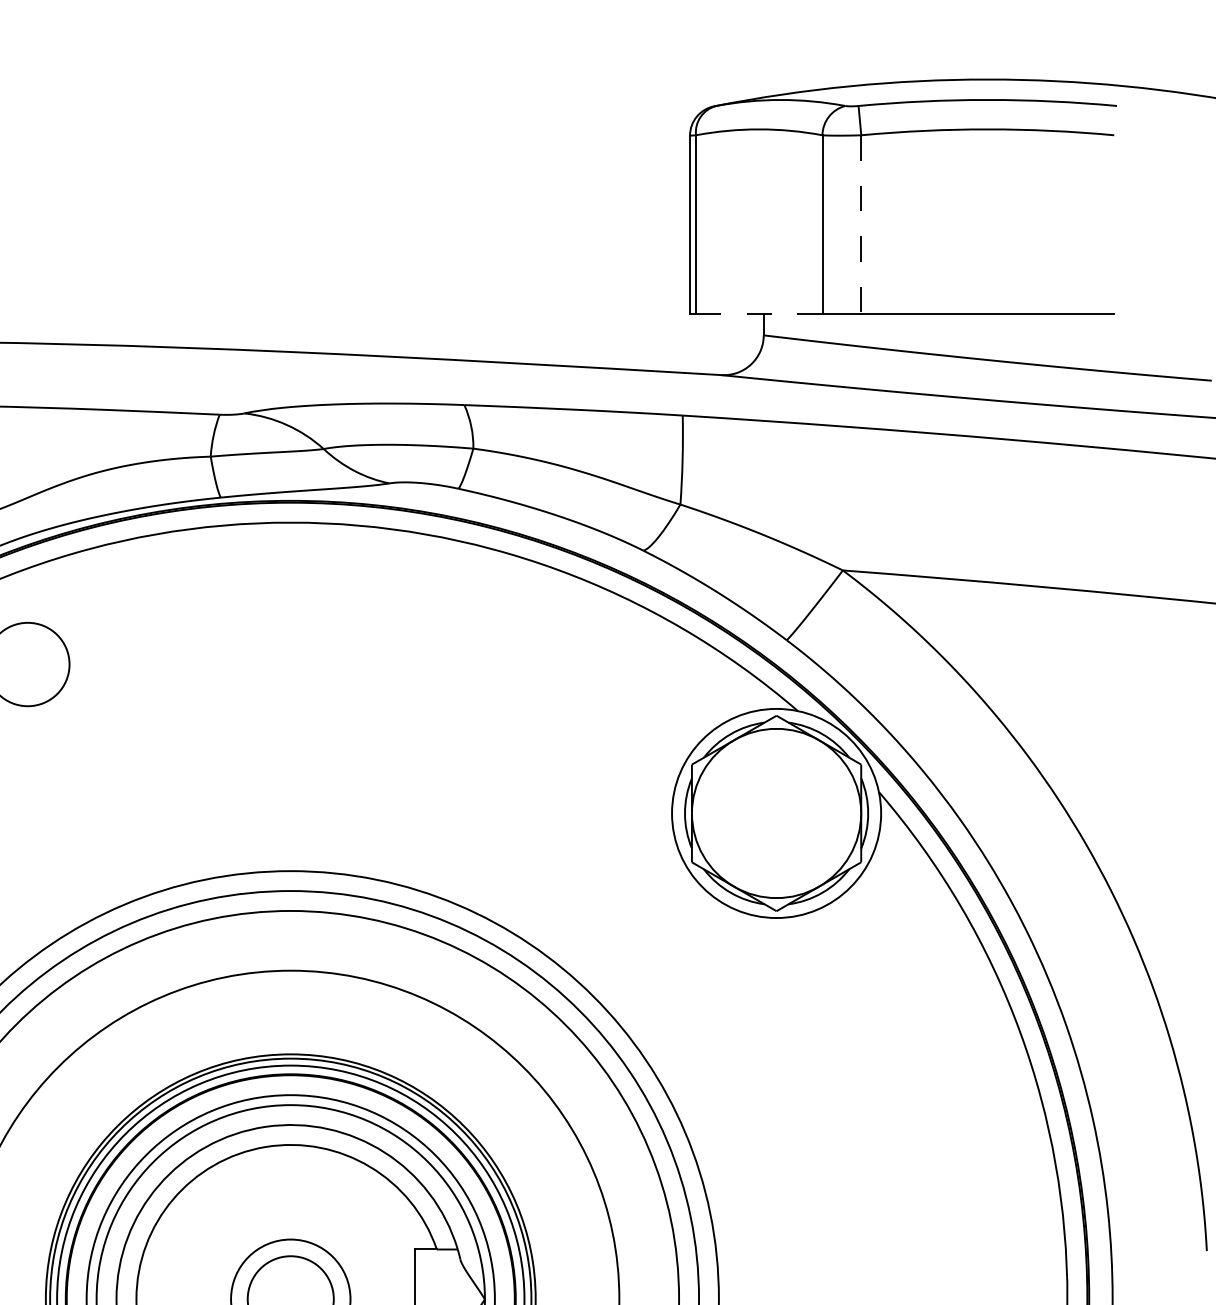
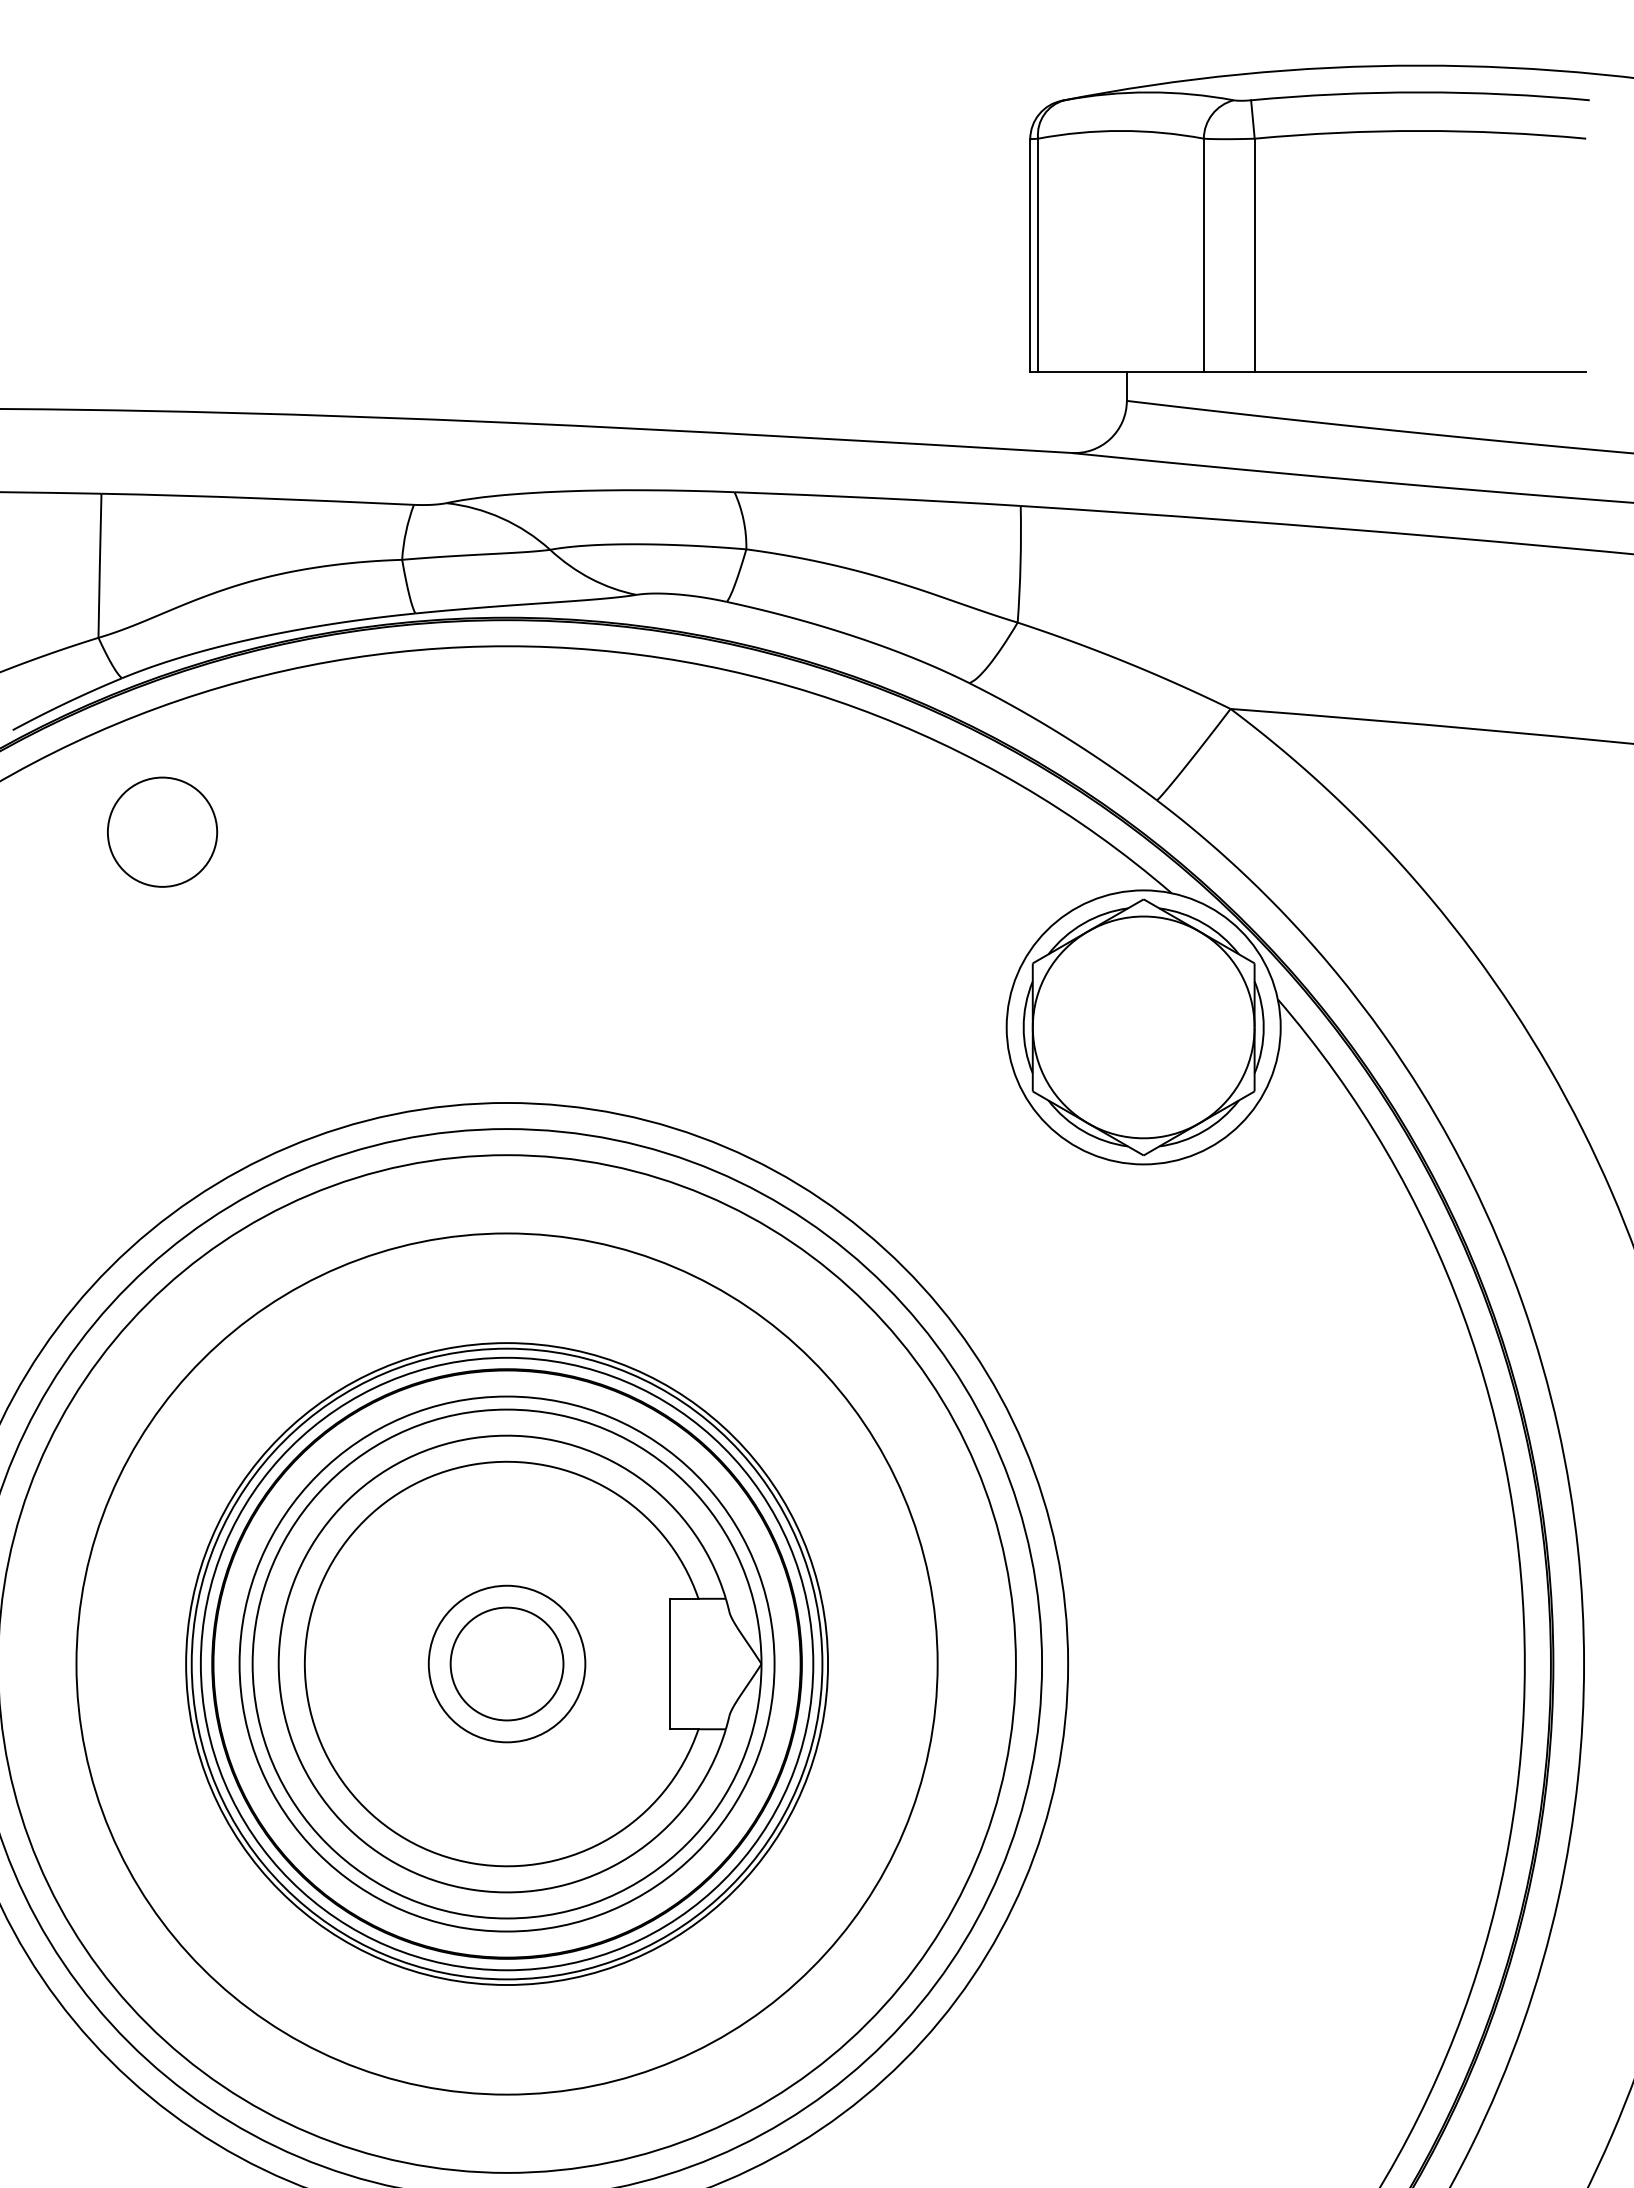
line: (861, 224) -> (1254, 255), dashed -> solid
line: (758, 313) -> (1120, 372), dashed -> solid

